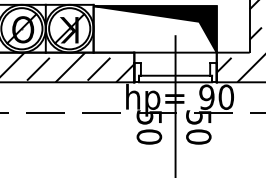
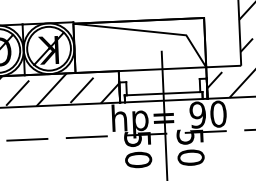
fill: (154, 29) -> (139, 45), removed

